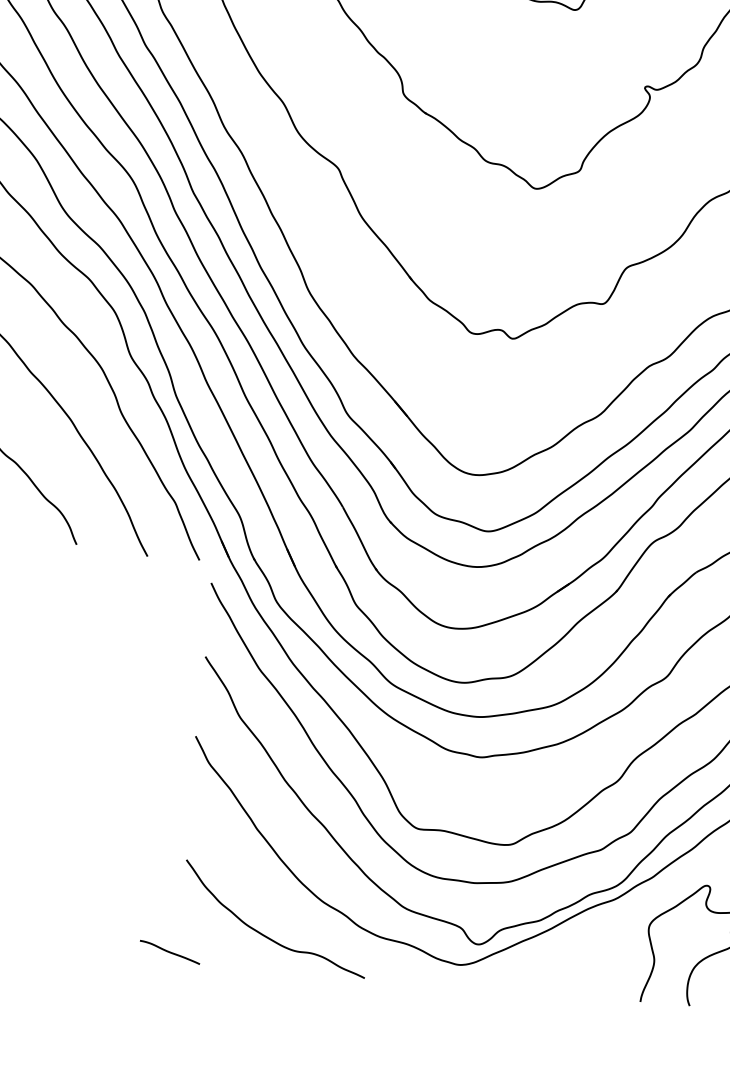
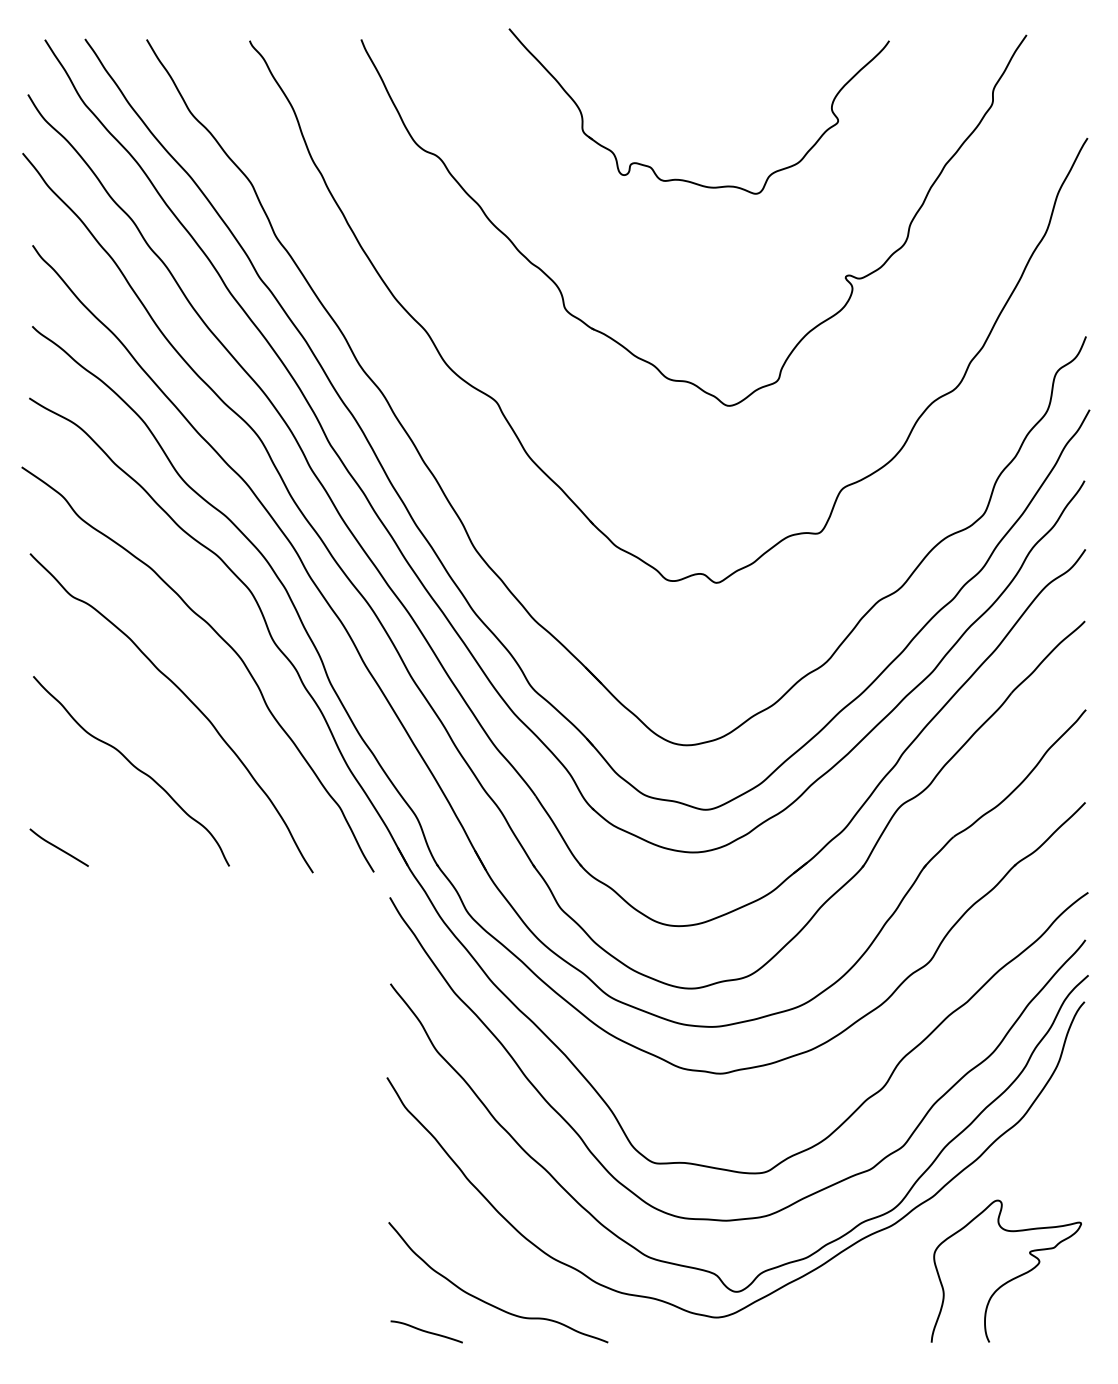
curve: (169, 952) -> (426, 1331), moved

